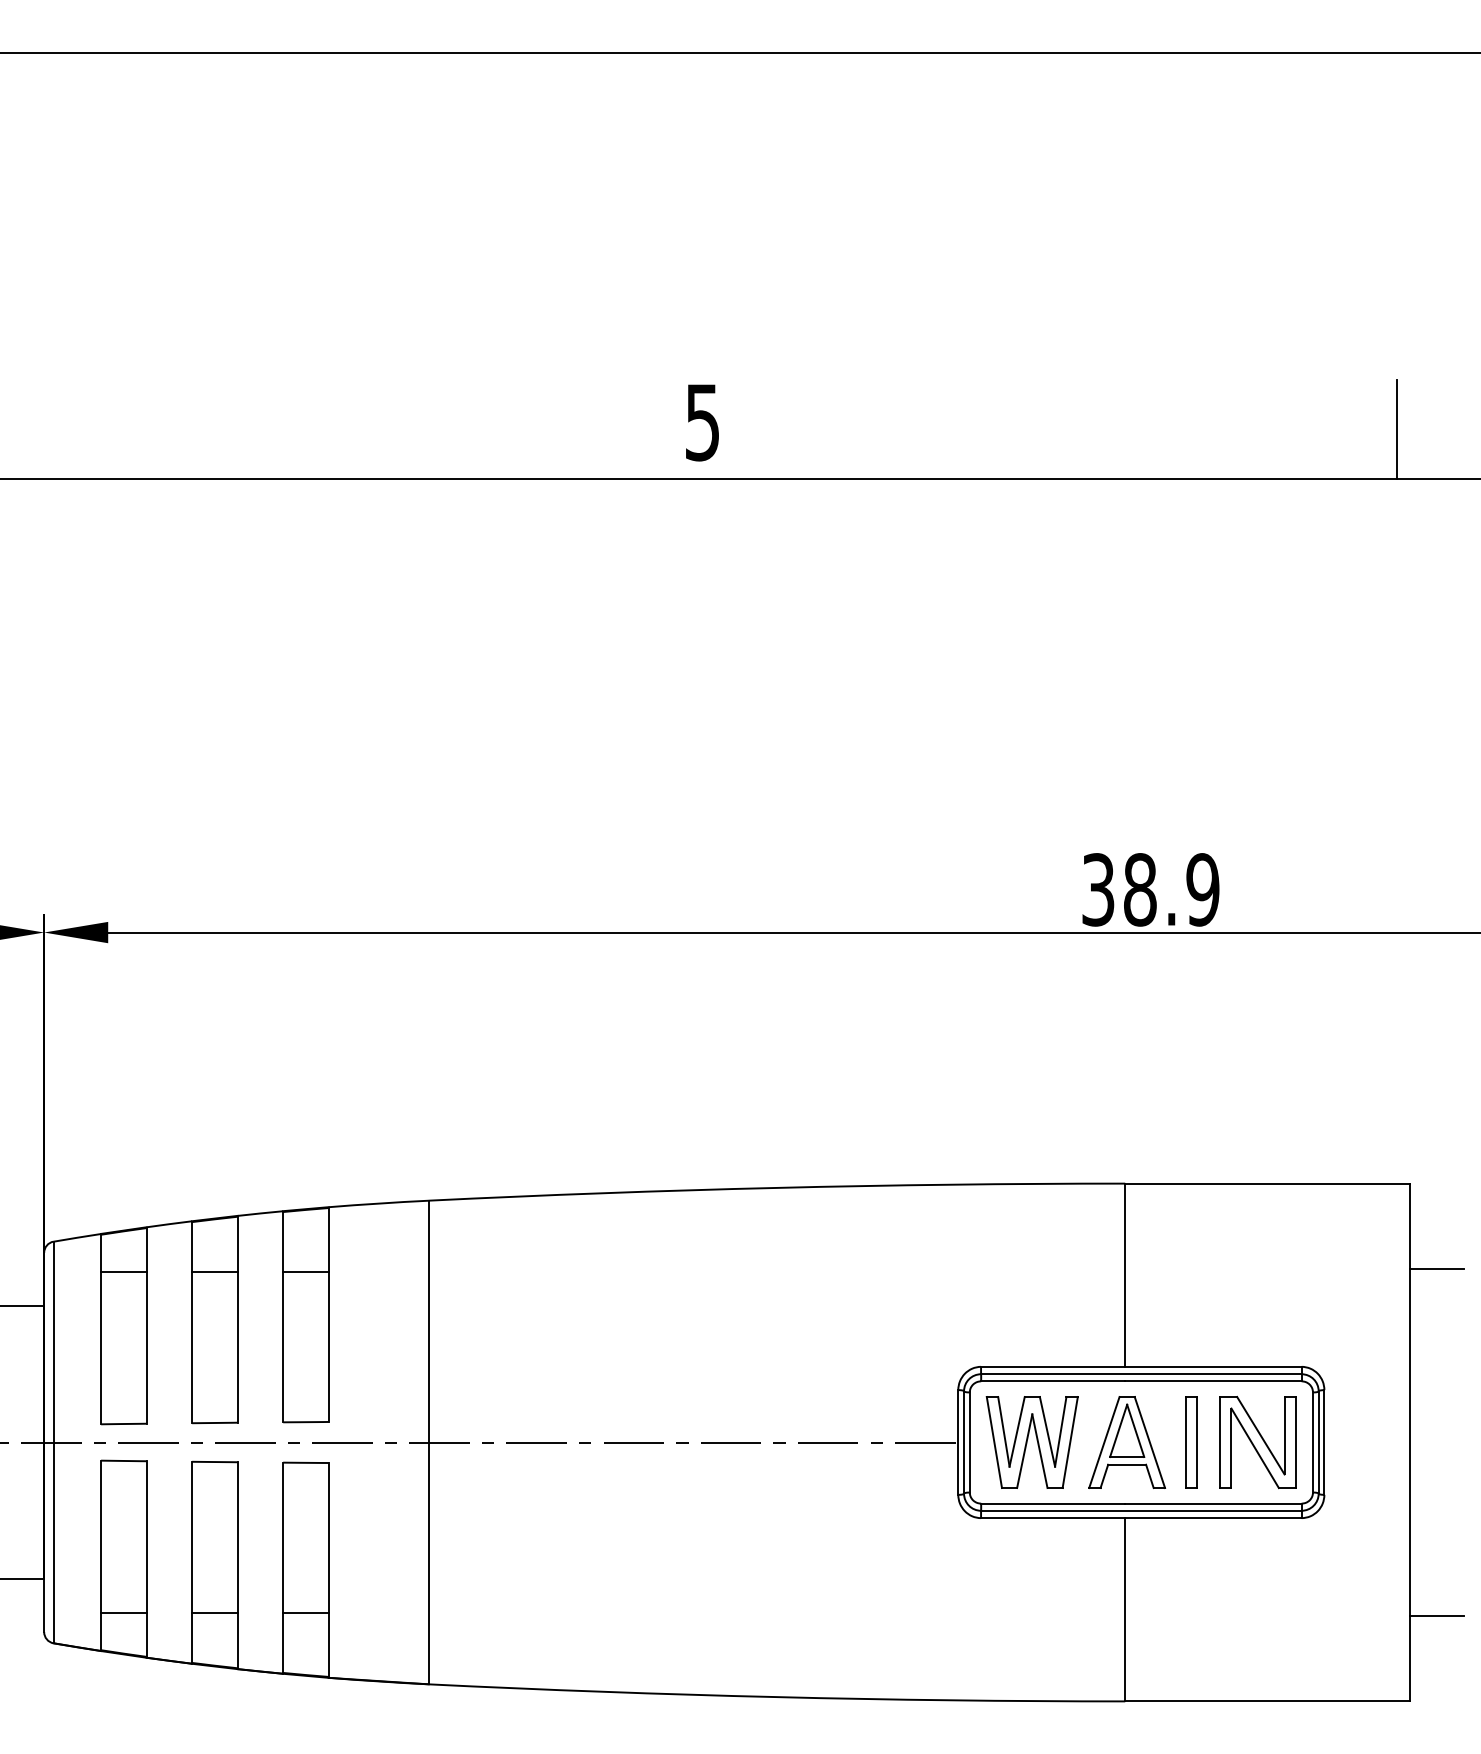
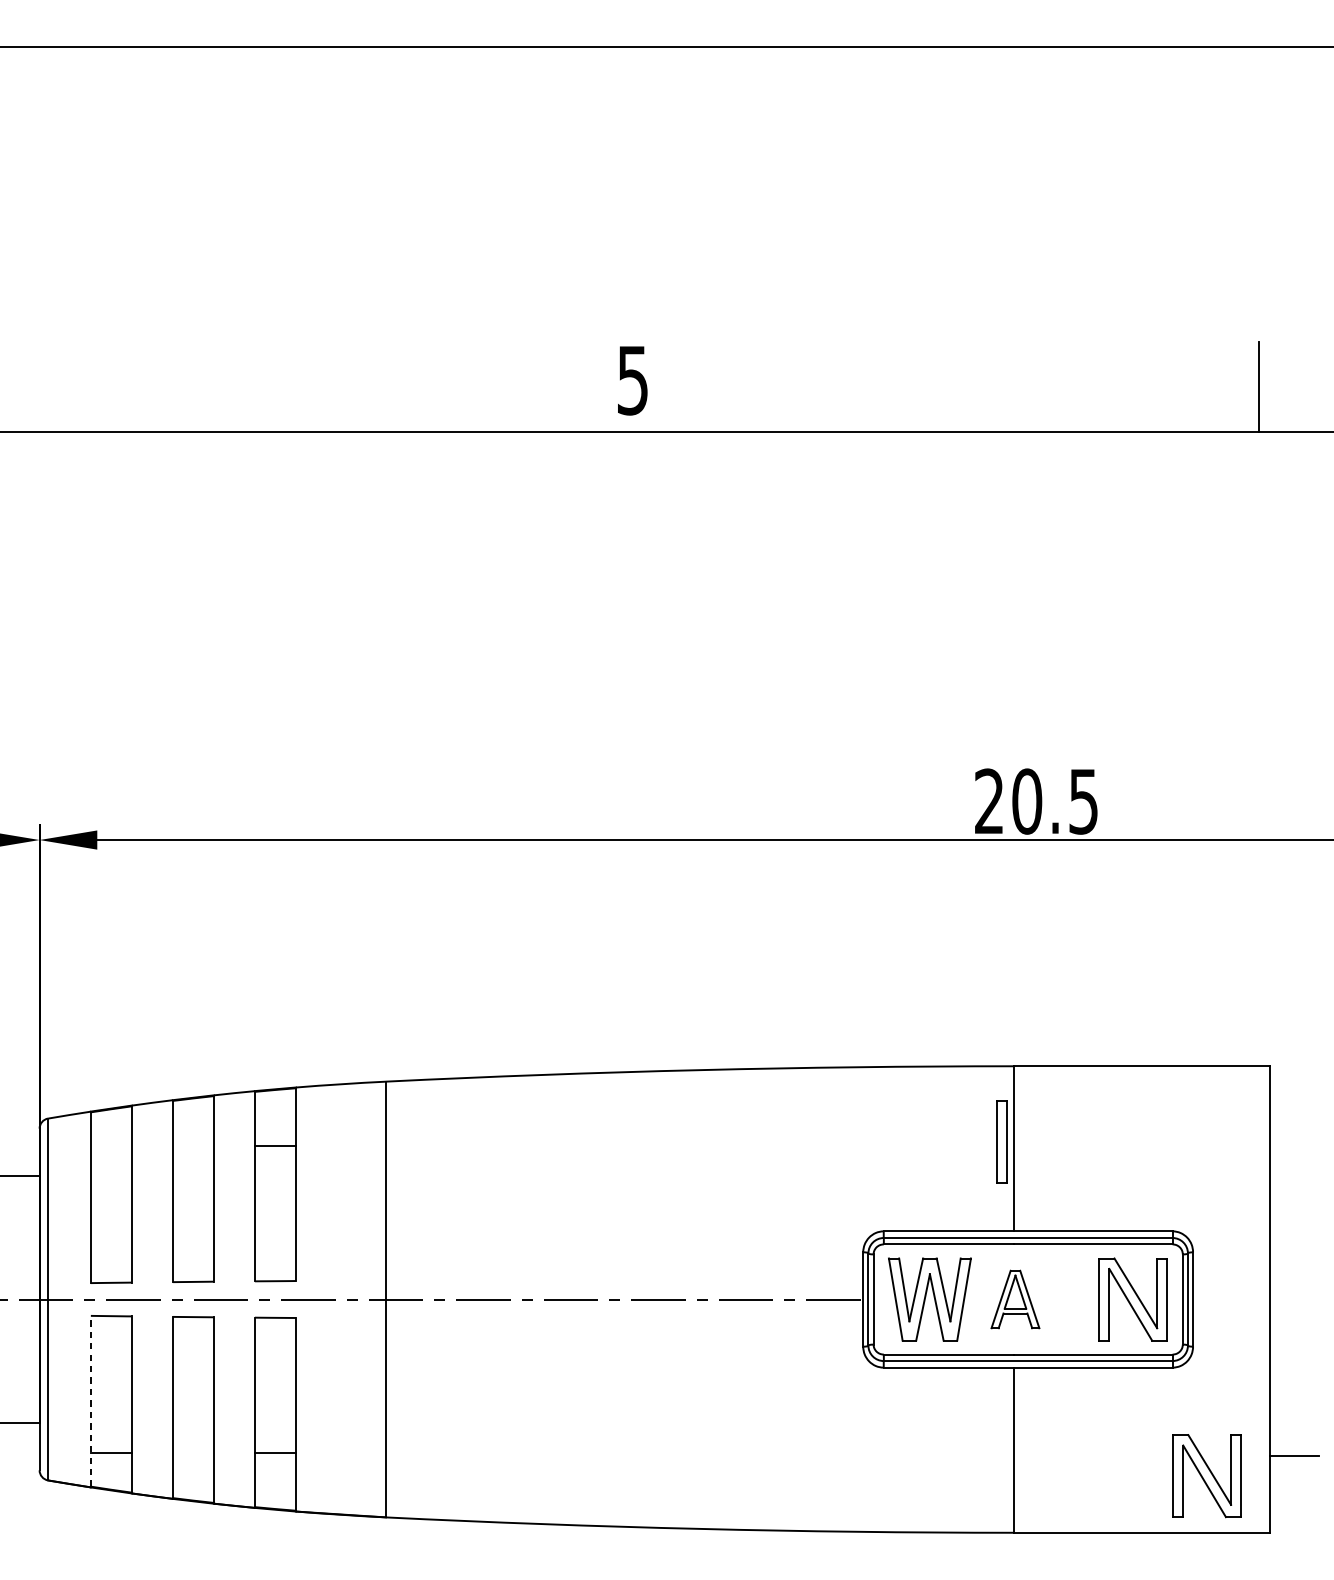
text: (1150, 889) -> (1036, 801), 38.9 -> 20.5
line: (1436, 1268) -> (1294, 1142), removed
line: (123, 1272) -> (111, 1146), removed
line: (214, 1272) -> (193, 1146), removed
part: (1127, 1442) -> (1015, 1299), size x0.7
part: (1191, 1442) -> (1002, 1141), moved
line: (101, 1555) -> (91, 1401), solid -> dashed
line: (214, 1612) -> (193, 1452), removed
part: (1339, 1638) -> (1206, 1476), added

